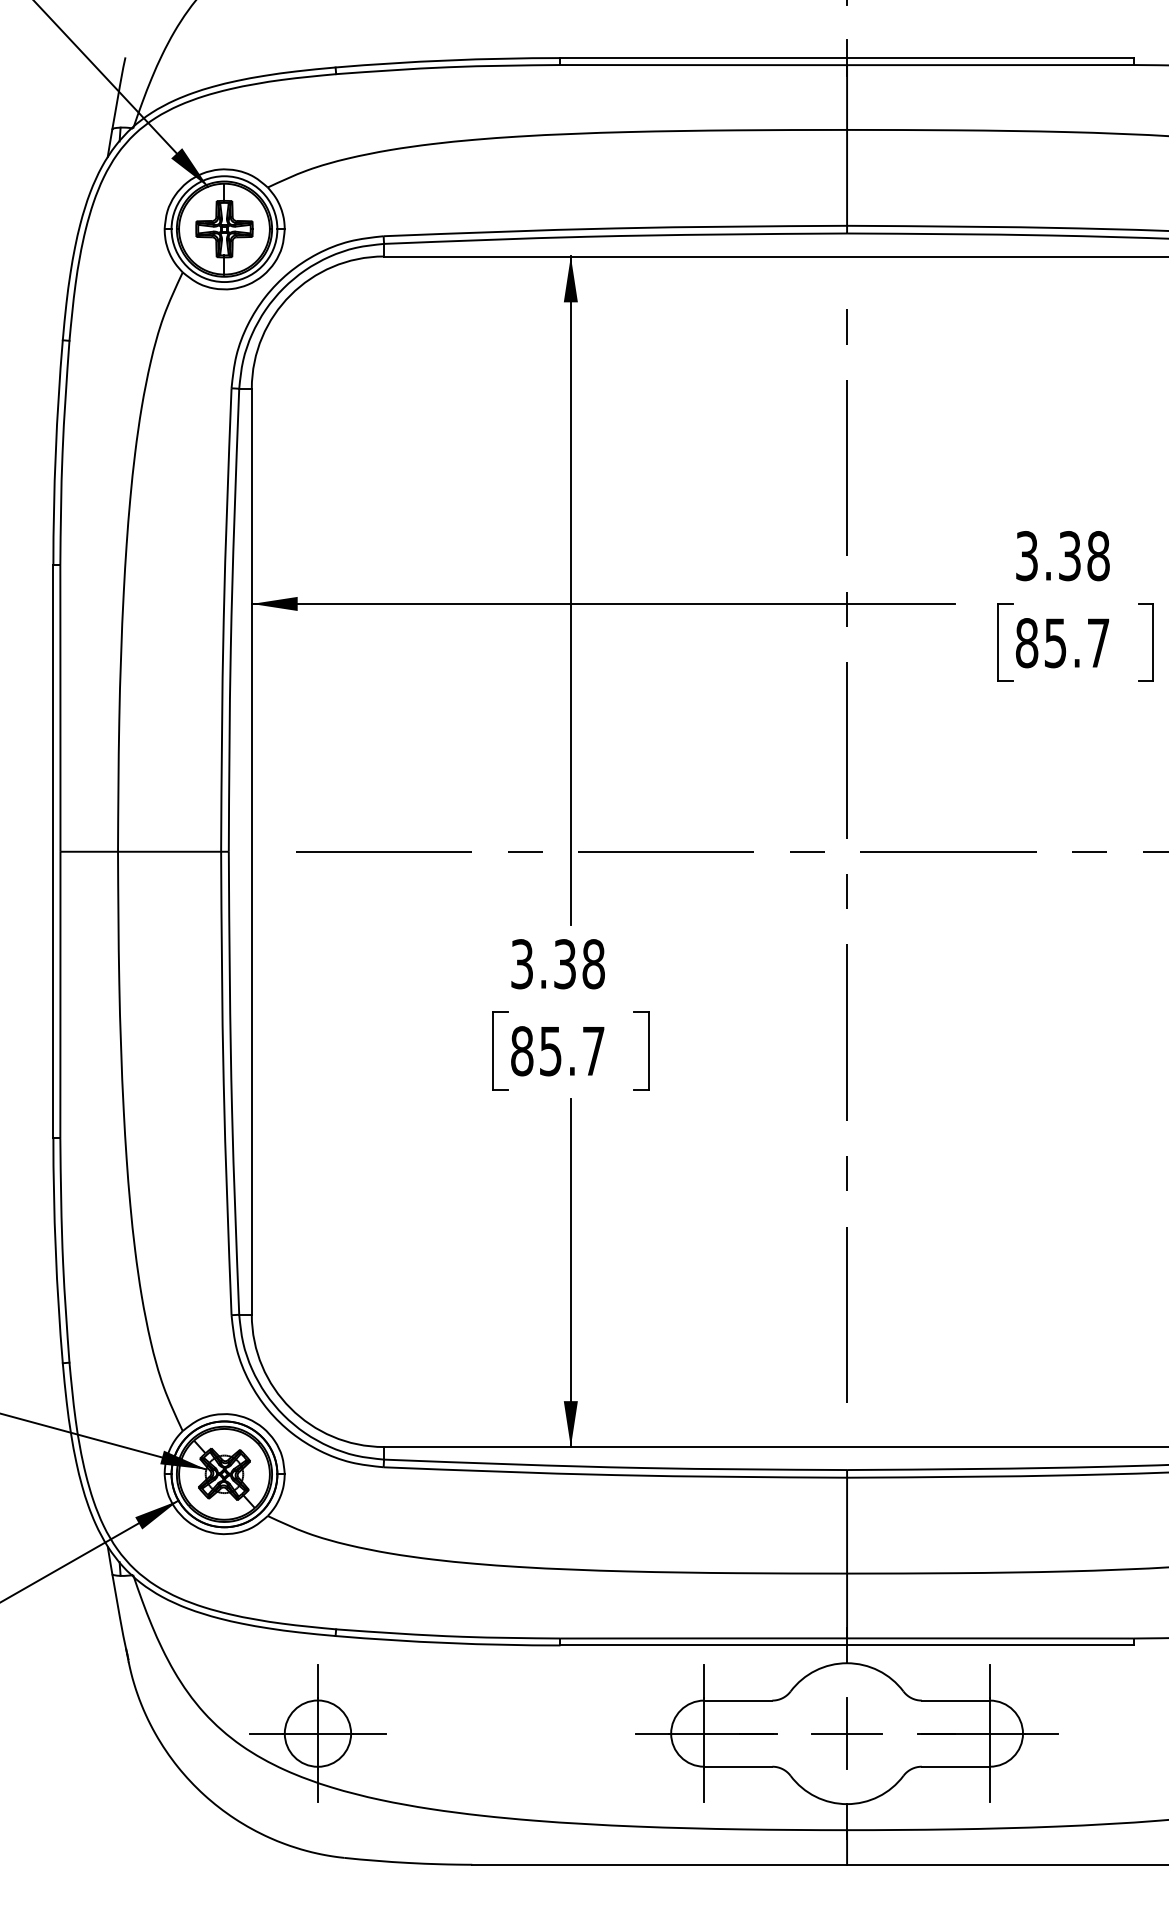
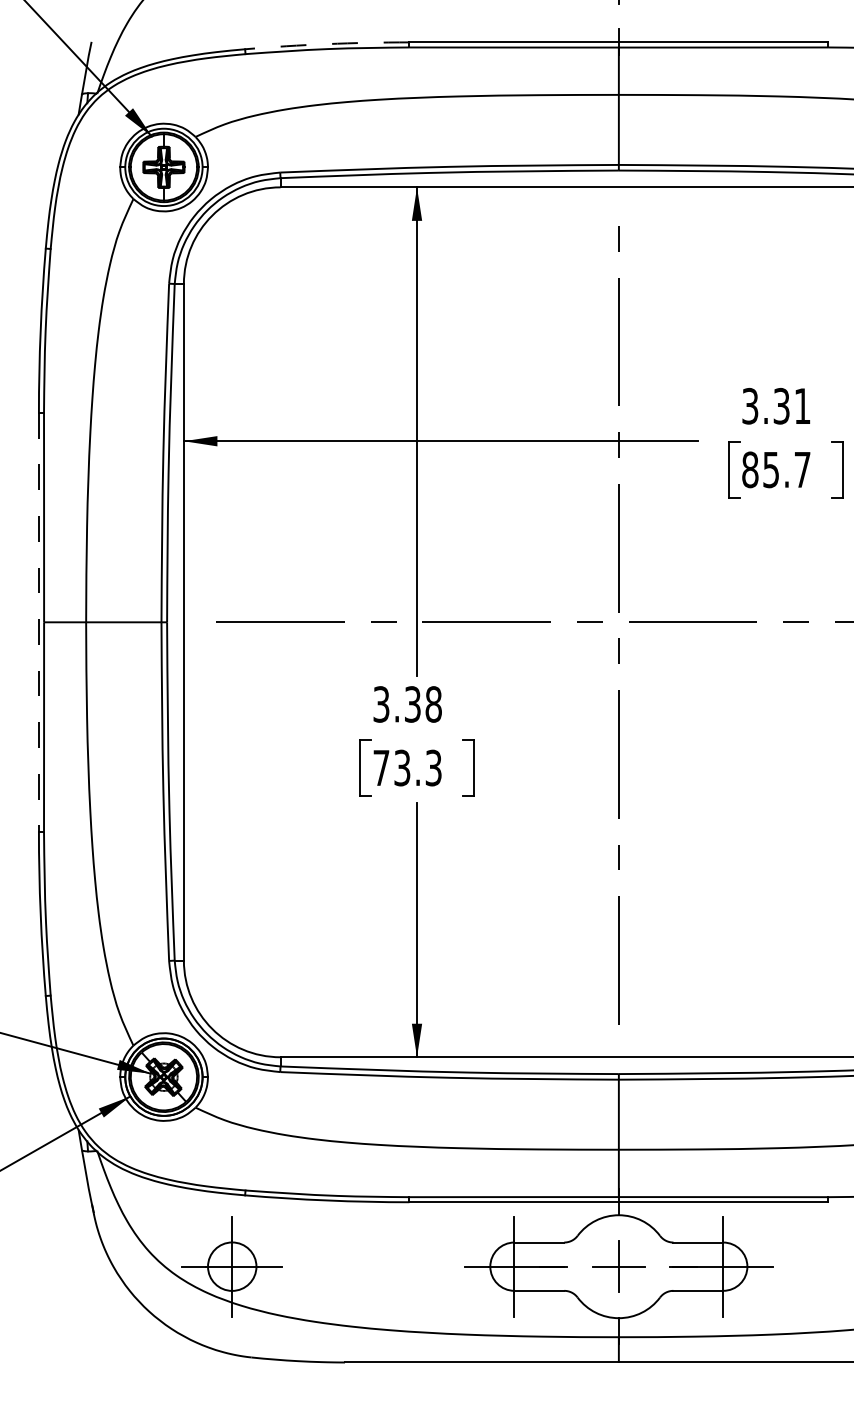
arc: (448, 60) -> (327, 44), solid -> dashed
text: (1098, 555) -> (802, 405), 3.38 -> 3.31
line: (52, 852) -> (38, 622), solid -> dashed
text: (557, 1050) -> (407, 767), 85.7 -> 73.3

